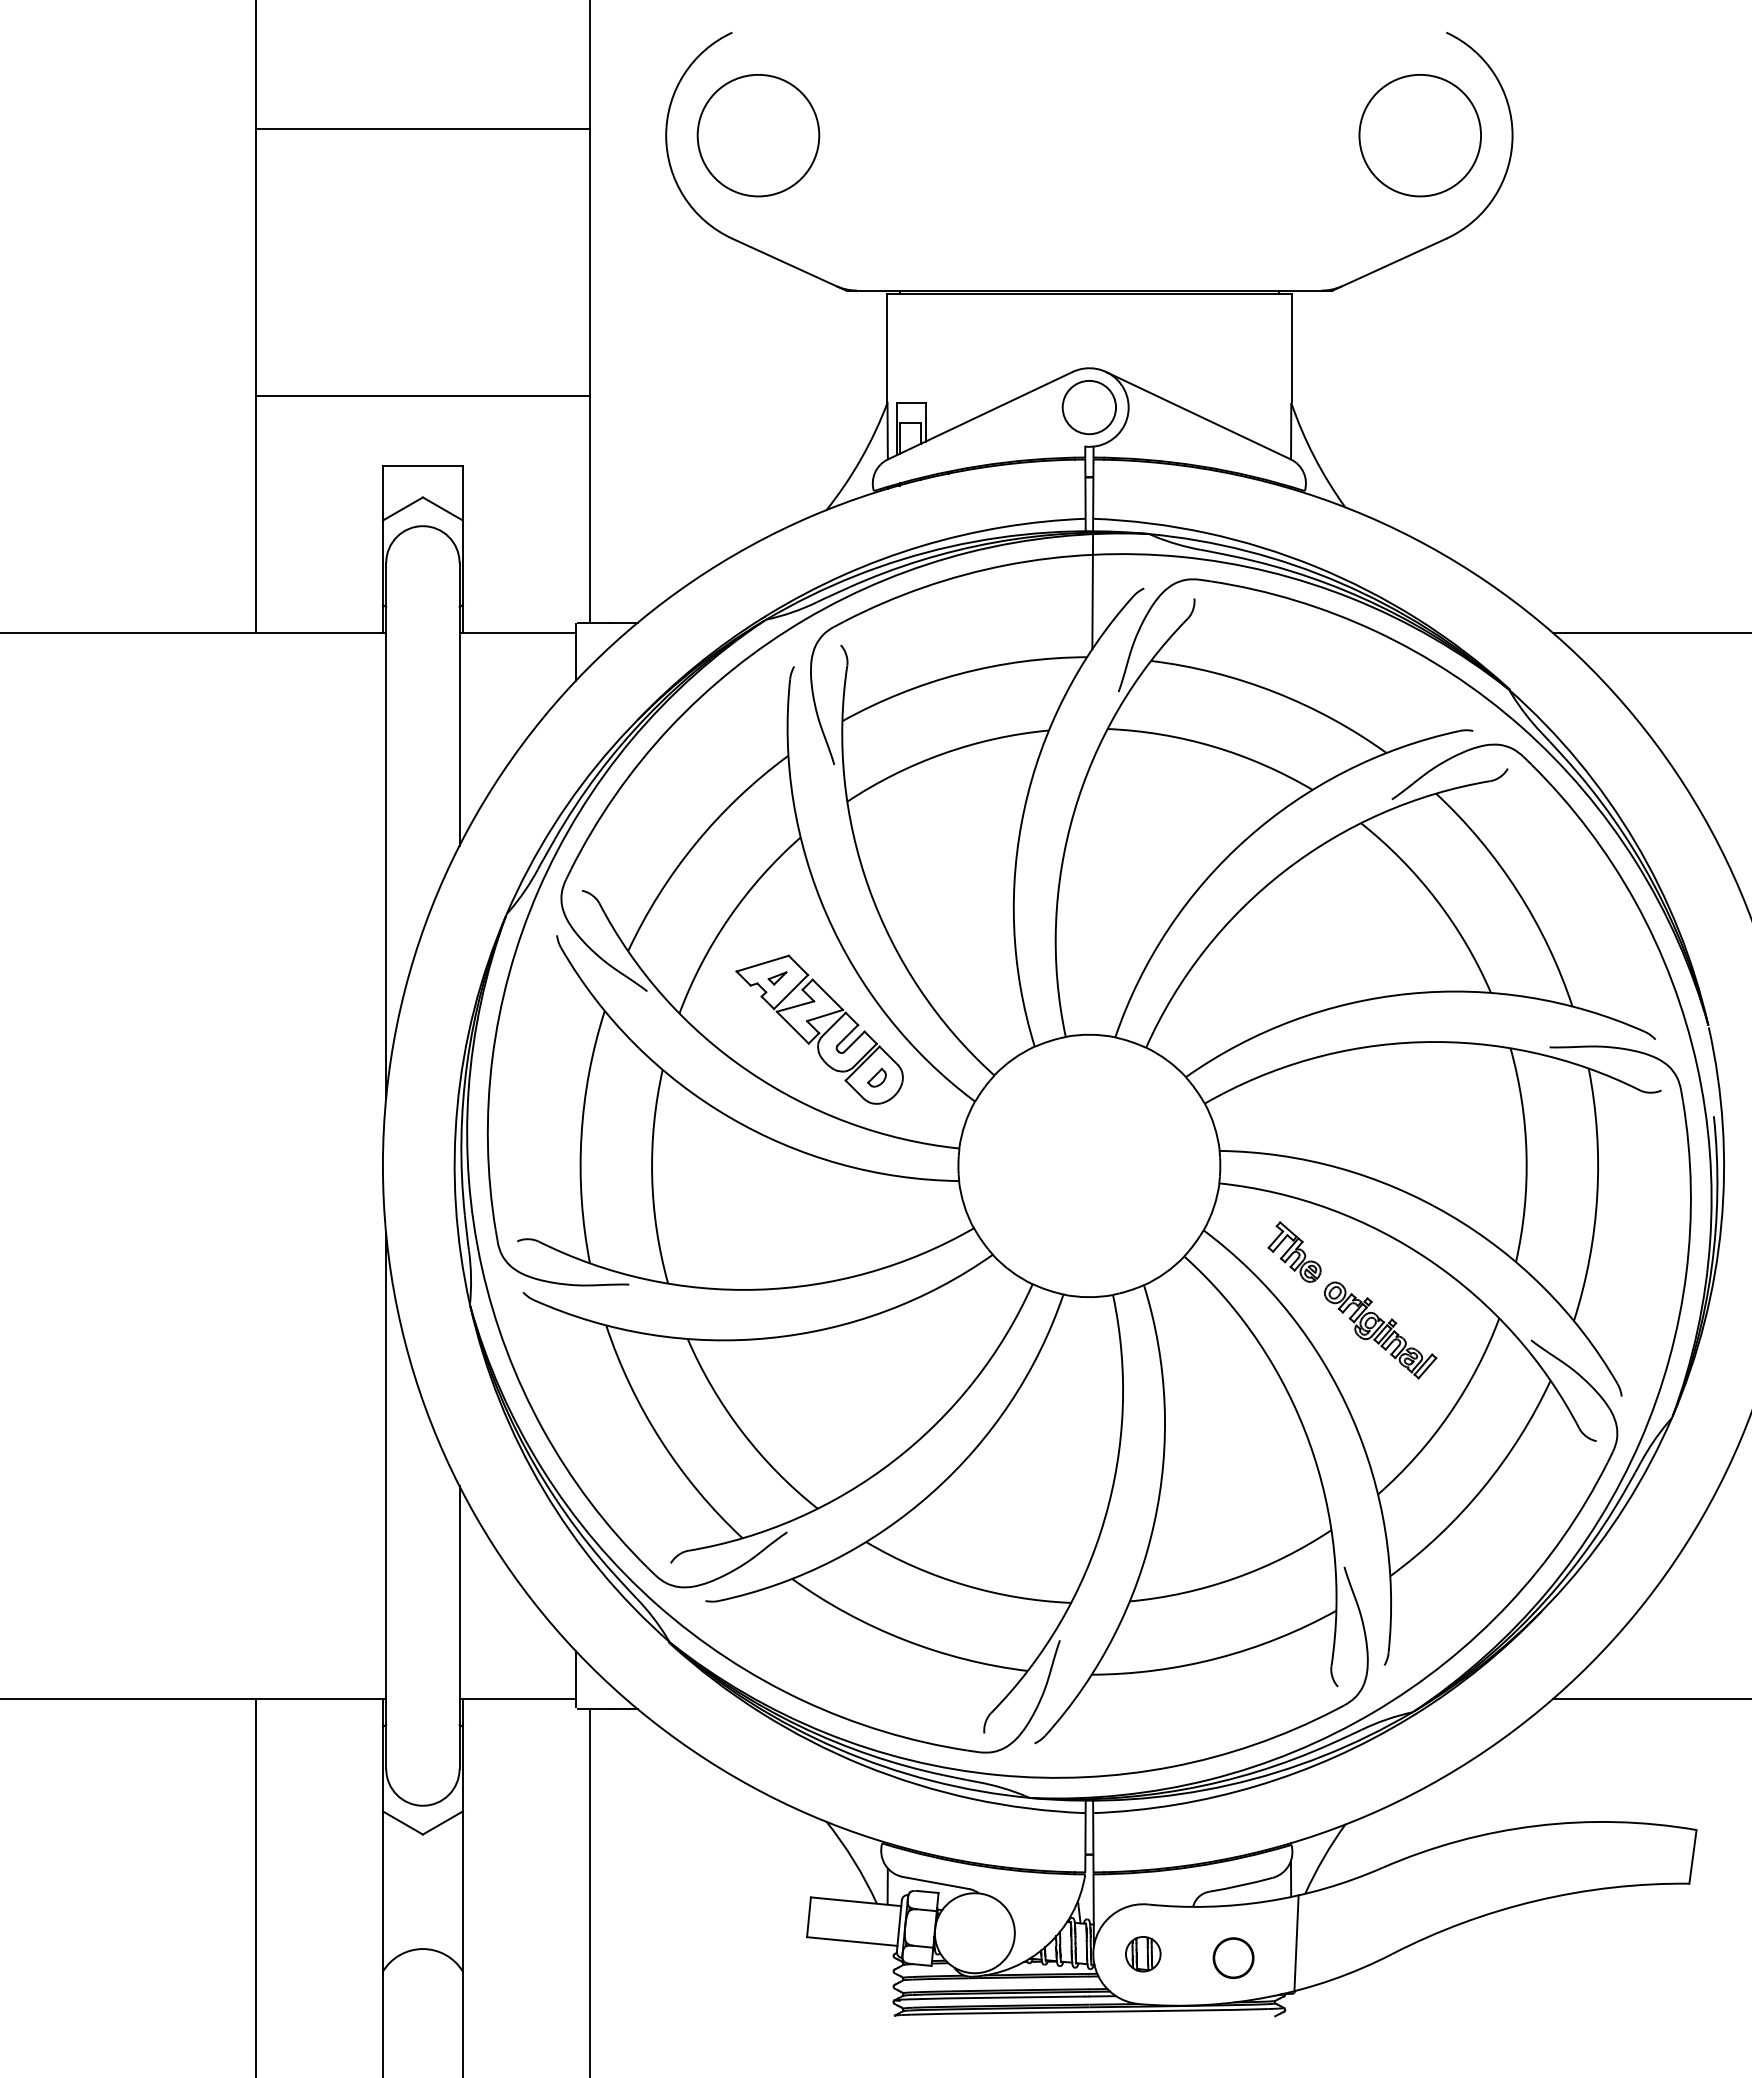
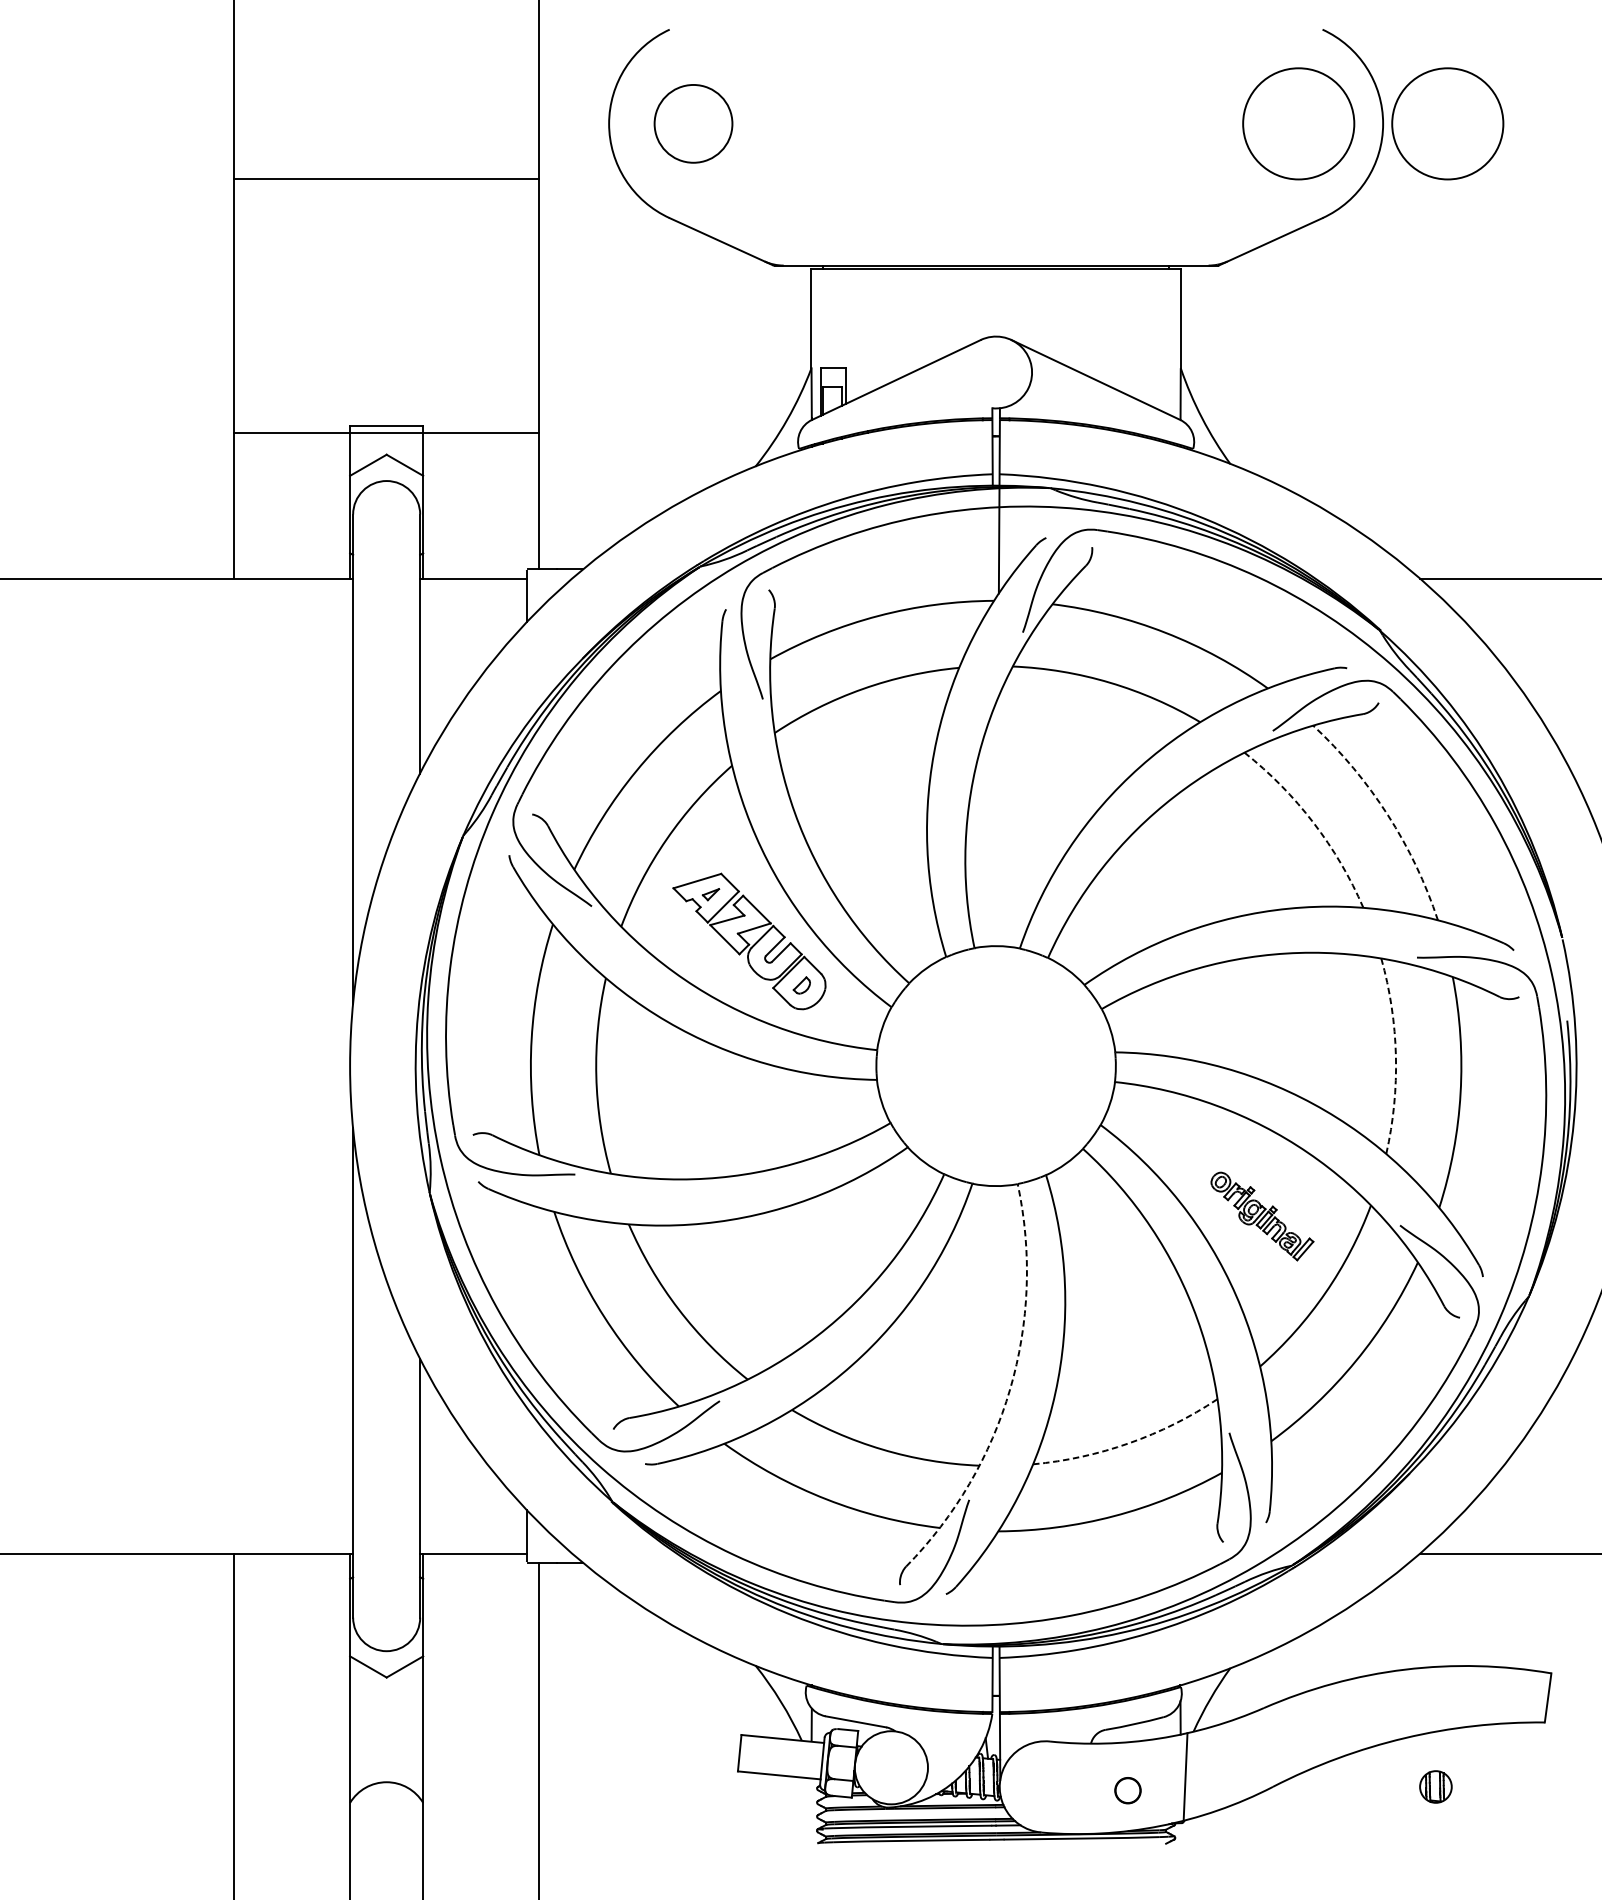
line: (422, 128) -> (386, 178), moved
circle: (758, 135) -> (693, 123), size x0.7
circle: (1582, 135) -> (1447, 123), added
line: (422, 396) -> (386, 432), moved
circle: (1088, 407) -> (995, 372), removed
arc: (1517, 891) -> (1387, 815), solid -> dashed
arc: (1436, 900) -> (1313, 823), solid -> dashed
arc: (1526, 1154) -> (1395, 1055), solid -> dashed
part: (1294, 1251) -> (1183, 1144), removed
arc: (1104, 1519) -> (1009, 1389), solid -> dashed
arc: (1235, 1578) -> (1129, 1443), solid -> dashed
part: (1143, 1954) -> (1436, 1787), moved
part: (1233, 1958) -> (1127, 1790), size x0.7

